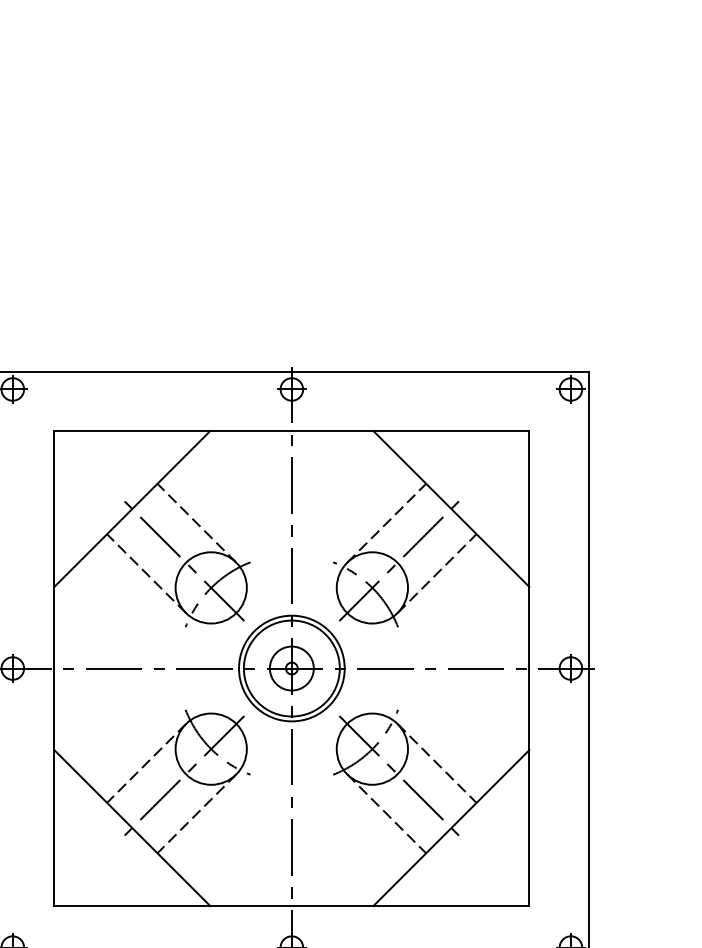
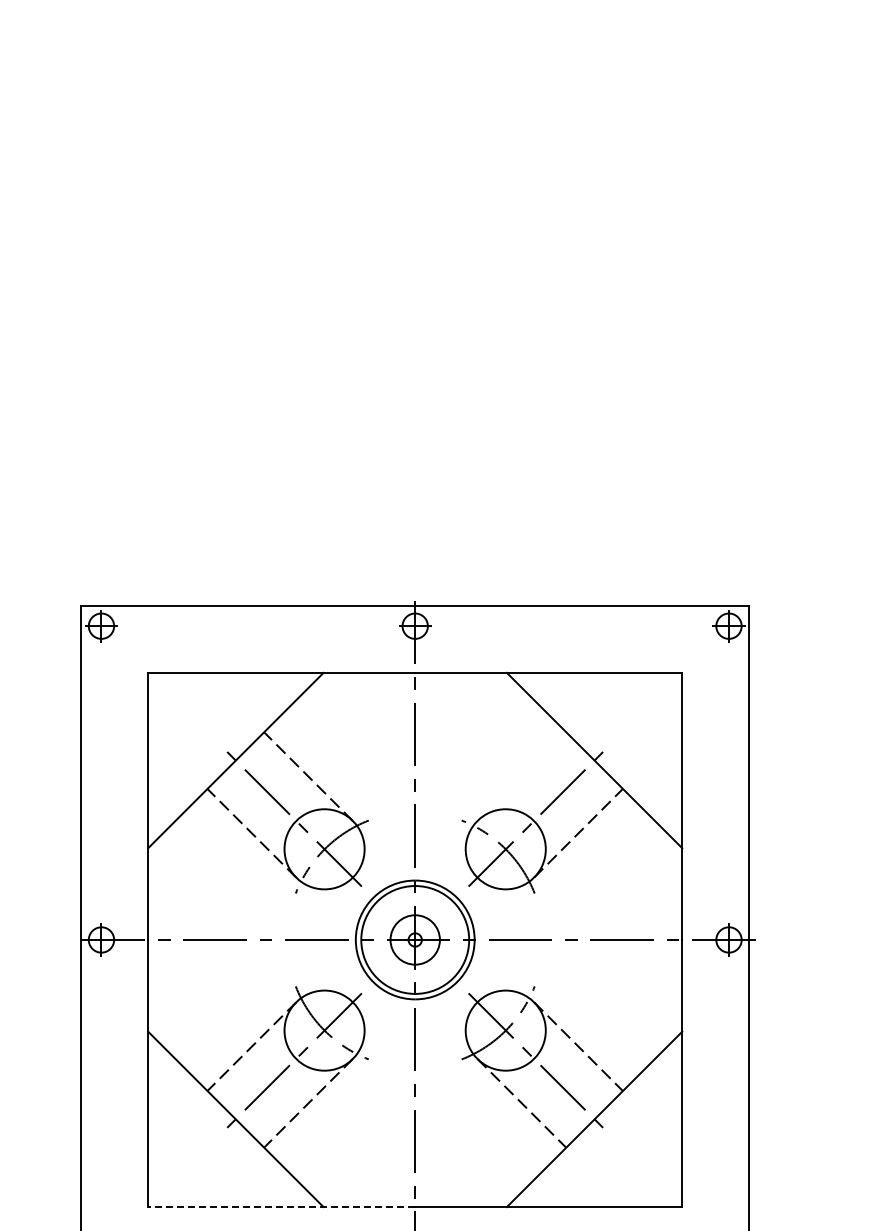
line: (386, 523) -> (521, 776), removed
line: (172, 906) -> (281, 1207), solid -> dashed

